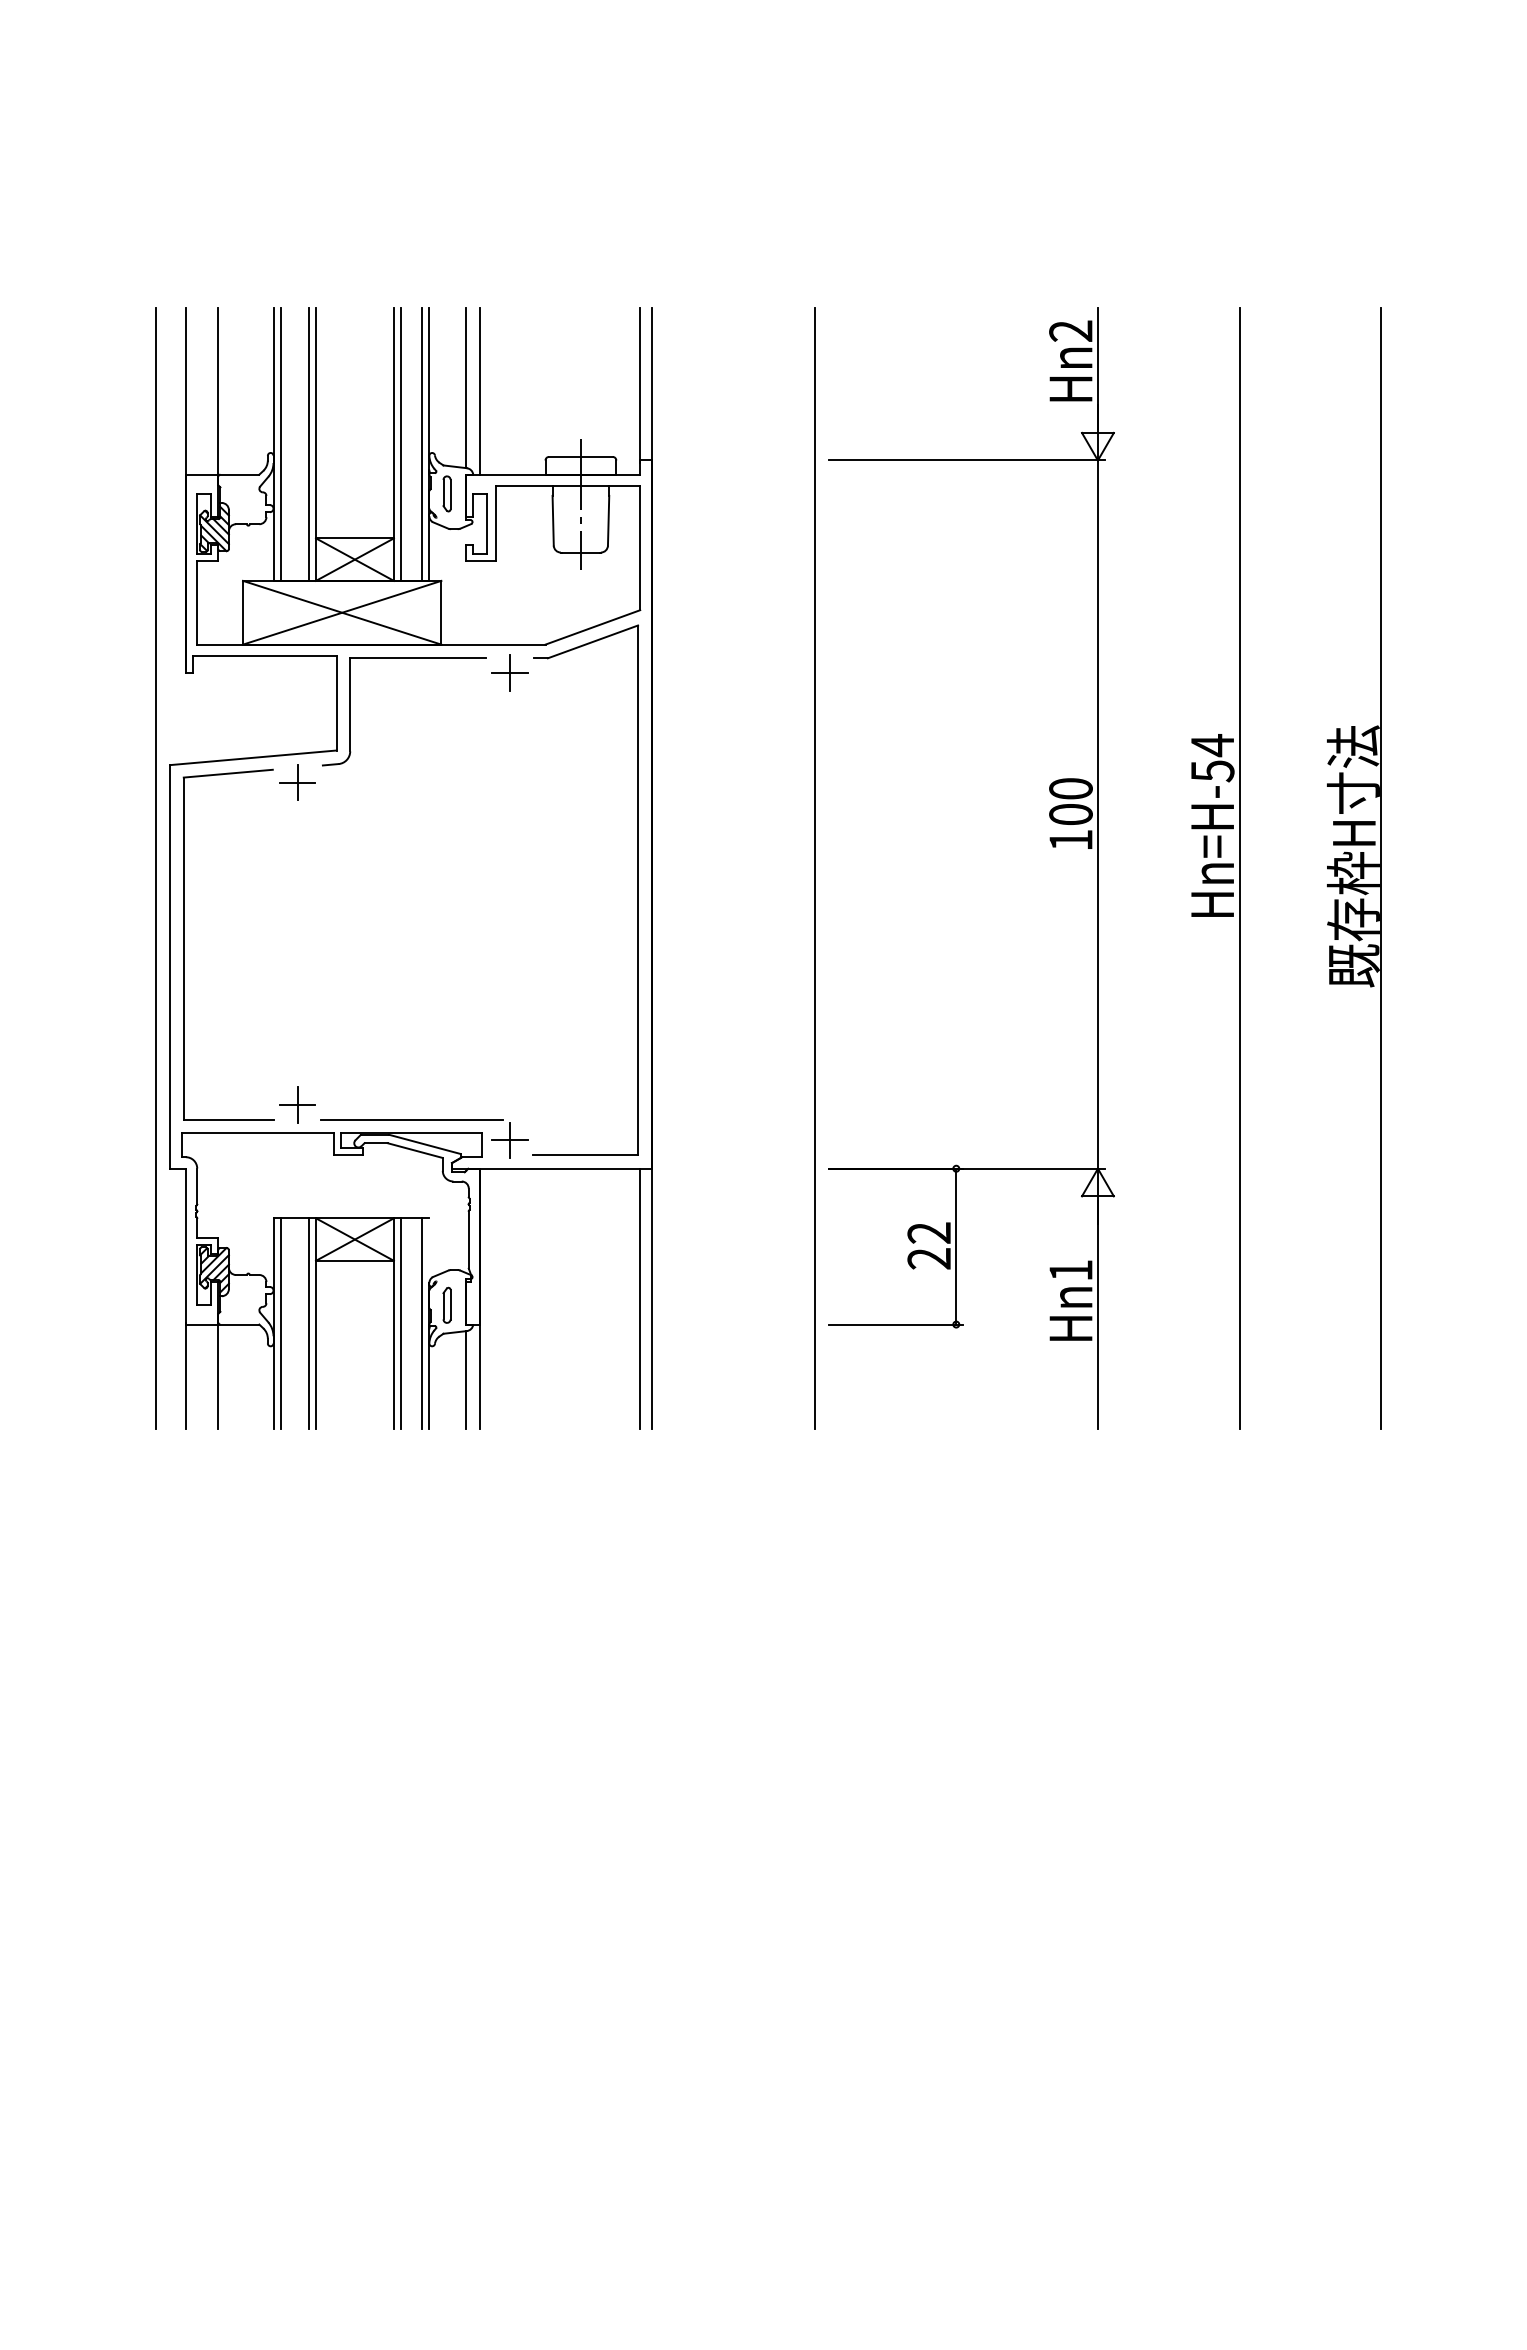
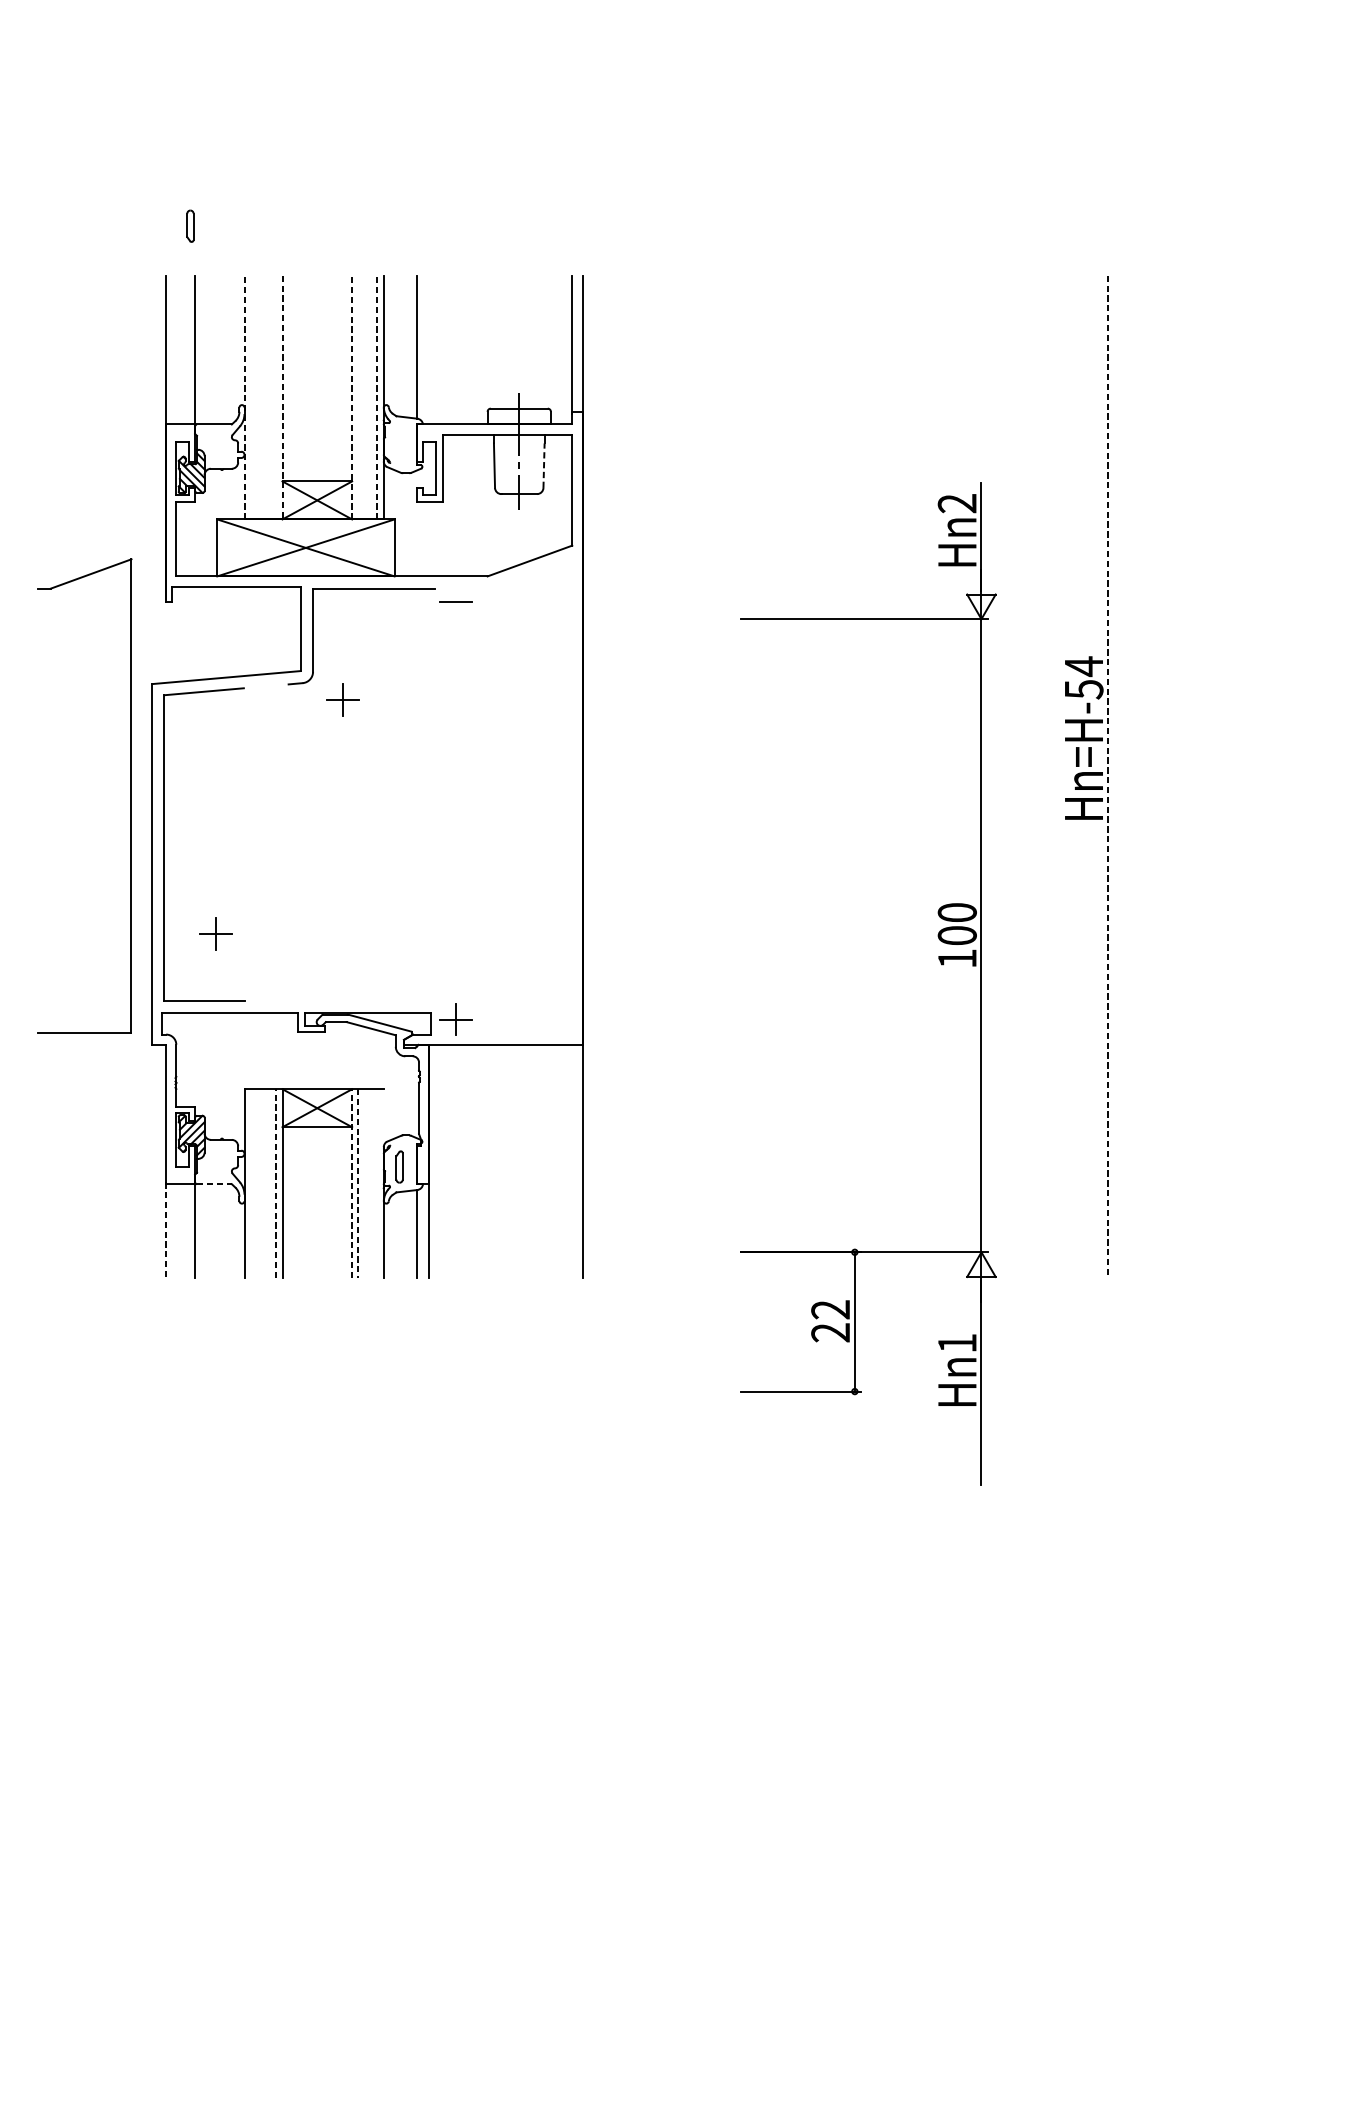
line: (480, 391) -> (429, 350), removed
line: (273, 444) -> (244, 397), solid -> dashed
line: (280, 444) -> (250, 397), removed
line: (308, 444) -> (275, 397), removed
line: (393, 444) -> (351, 397), solid -> dashed
line: (401, 444) -> (358, 397), removed
line: (422, 444) -> (377, 397), solid -> dashed
line: (316, 445) -> (282, 398), solid -> dashed
part: (446, 493) -> (189, 225), moved
line: (608, 520) -> (543, 465), solid -> dashed
line: (510, 672) -> (456, 601), removed
part: (297, 782) -> (342, 699), moved
part: (1049, 840) -> (938, 958), moved
line: (155, 868) -> (139, 776), removed
line: (814, 868) -> (728, 776), removed
line: (1239, 868) -> (1107, 776), solid -> dashed
part: (1354, 868) -> (1210, 776), removed
part: (637, 889) -> (130, 795), moved
part: (297, 1104) -> (215, 933), moved
line: (411, 1119) -> (367, 1000), removed
line: (640, 1298) -> (572, 1160), removed
line: (280, 1323) -> (250, 1183), removed
line: (308, 1323) -> (275, 1183), solid -> dashed
line: (393, 1323) -> (351, 1183), solid -> dashed
line: (422, 1323) -> (377, 1183), removed
line: (240, 1324) -> (214, 1184), solid -> dashed
line: (401, 1324) -> (358, 1184), solid -> dashed
line: (185, 1376) -> (165, 1230), solid -> dashed

